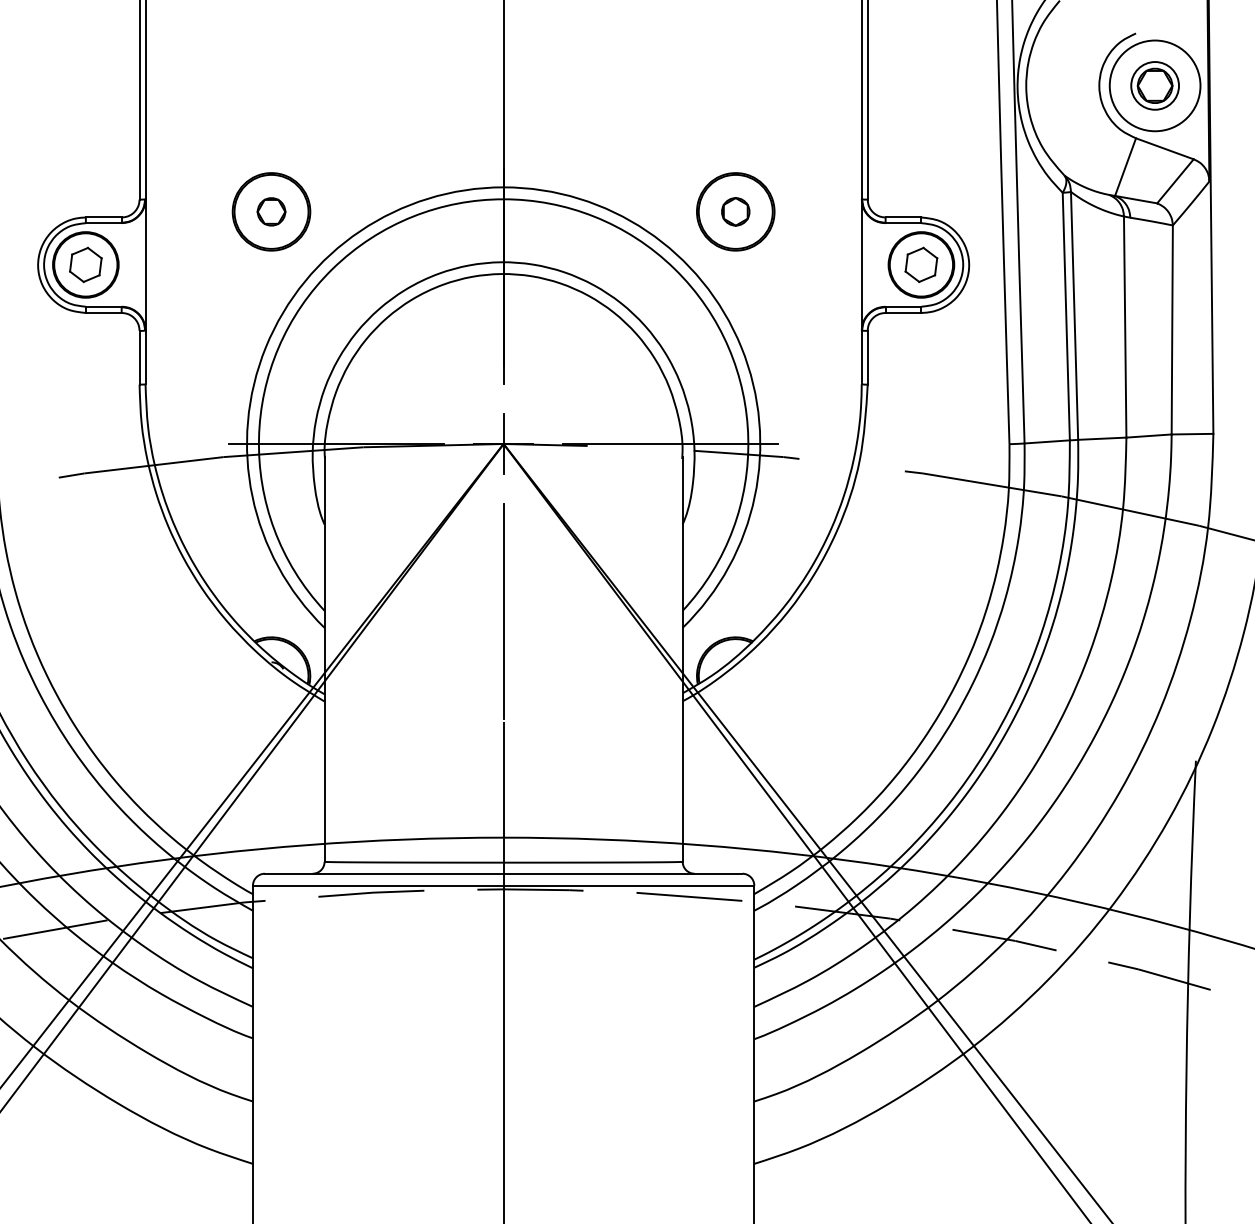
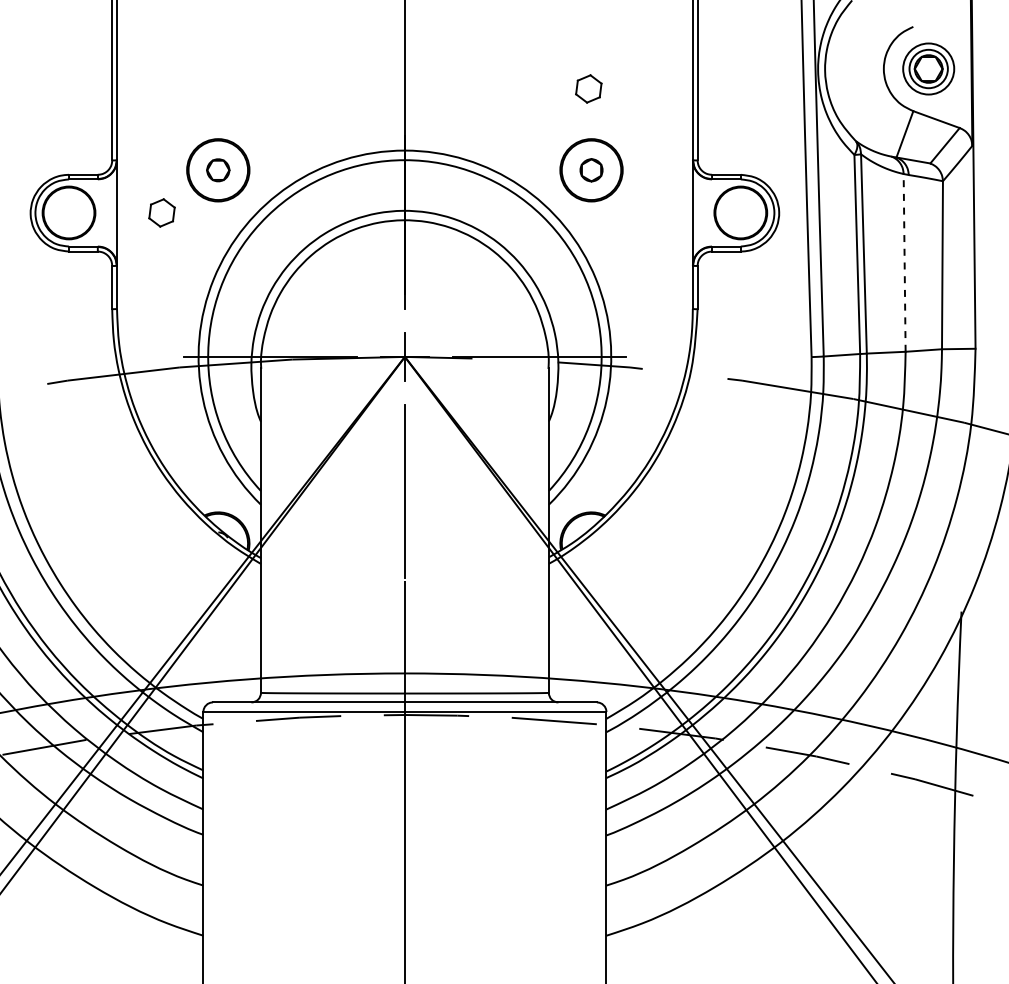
circle: (1154, 85) -> (928, 68), size x0.7
part: (85, 264) -> (161, 212), moved
part: (921, 264) -> (588, 88), moved
line: (1125, 326) -> (904, 262), solid -> dashed

